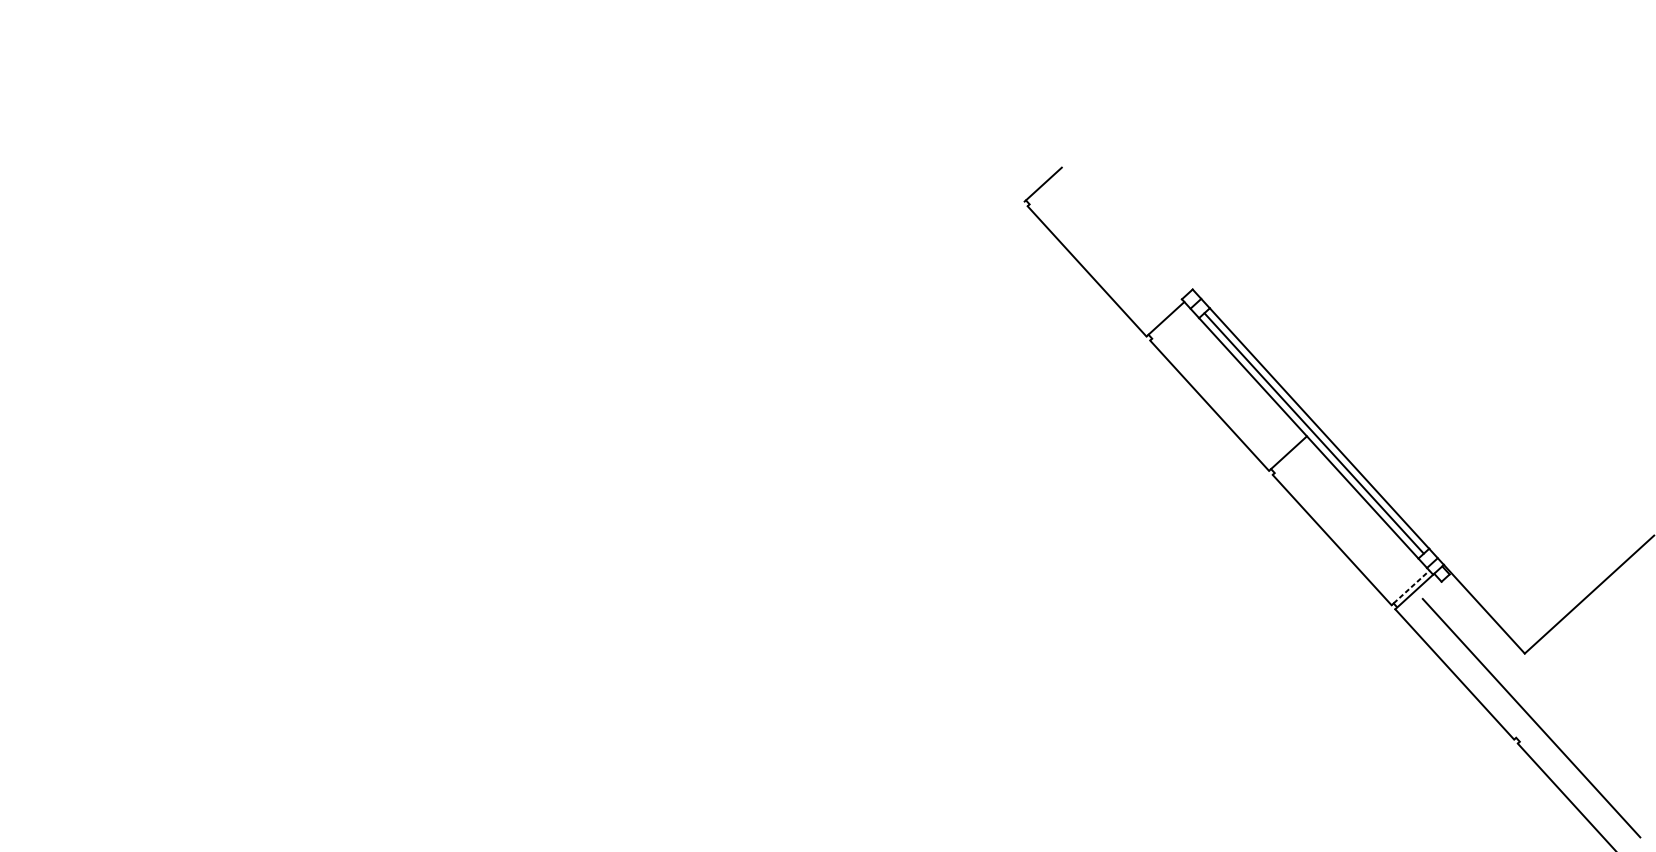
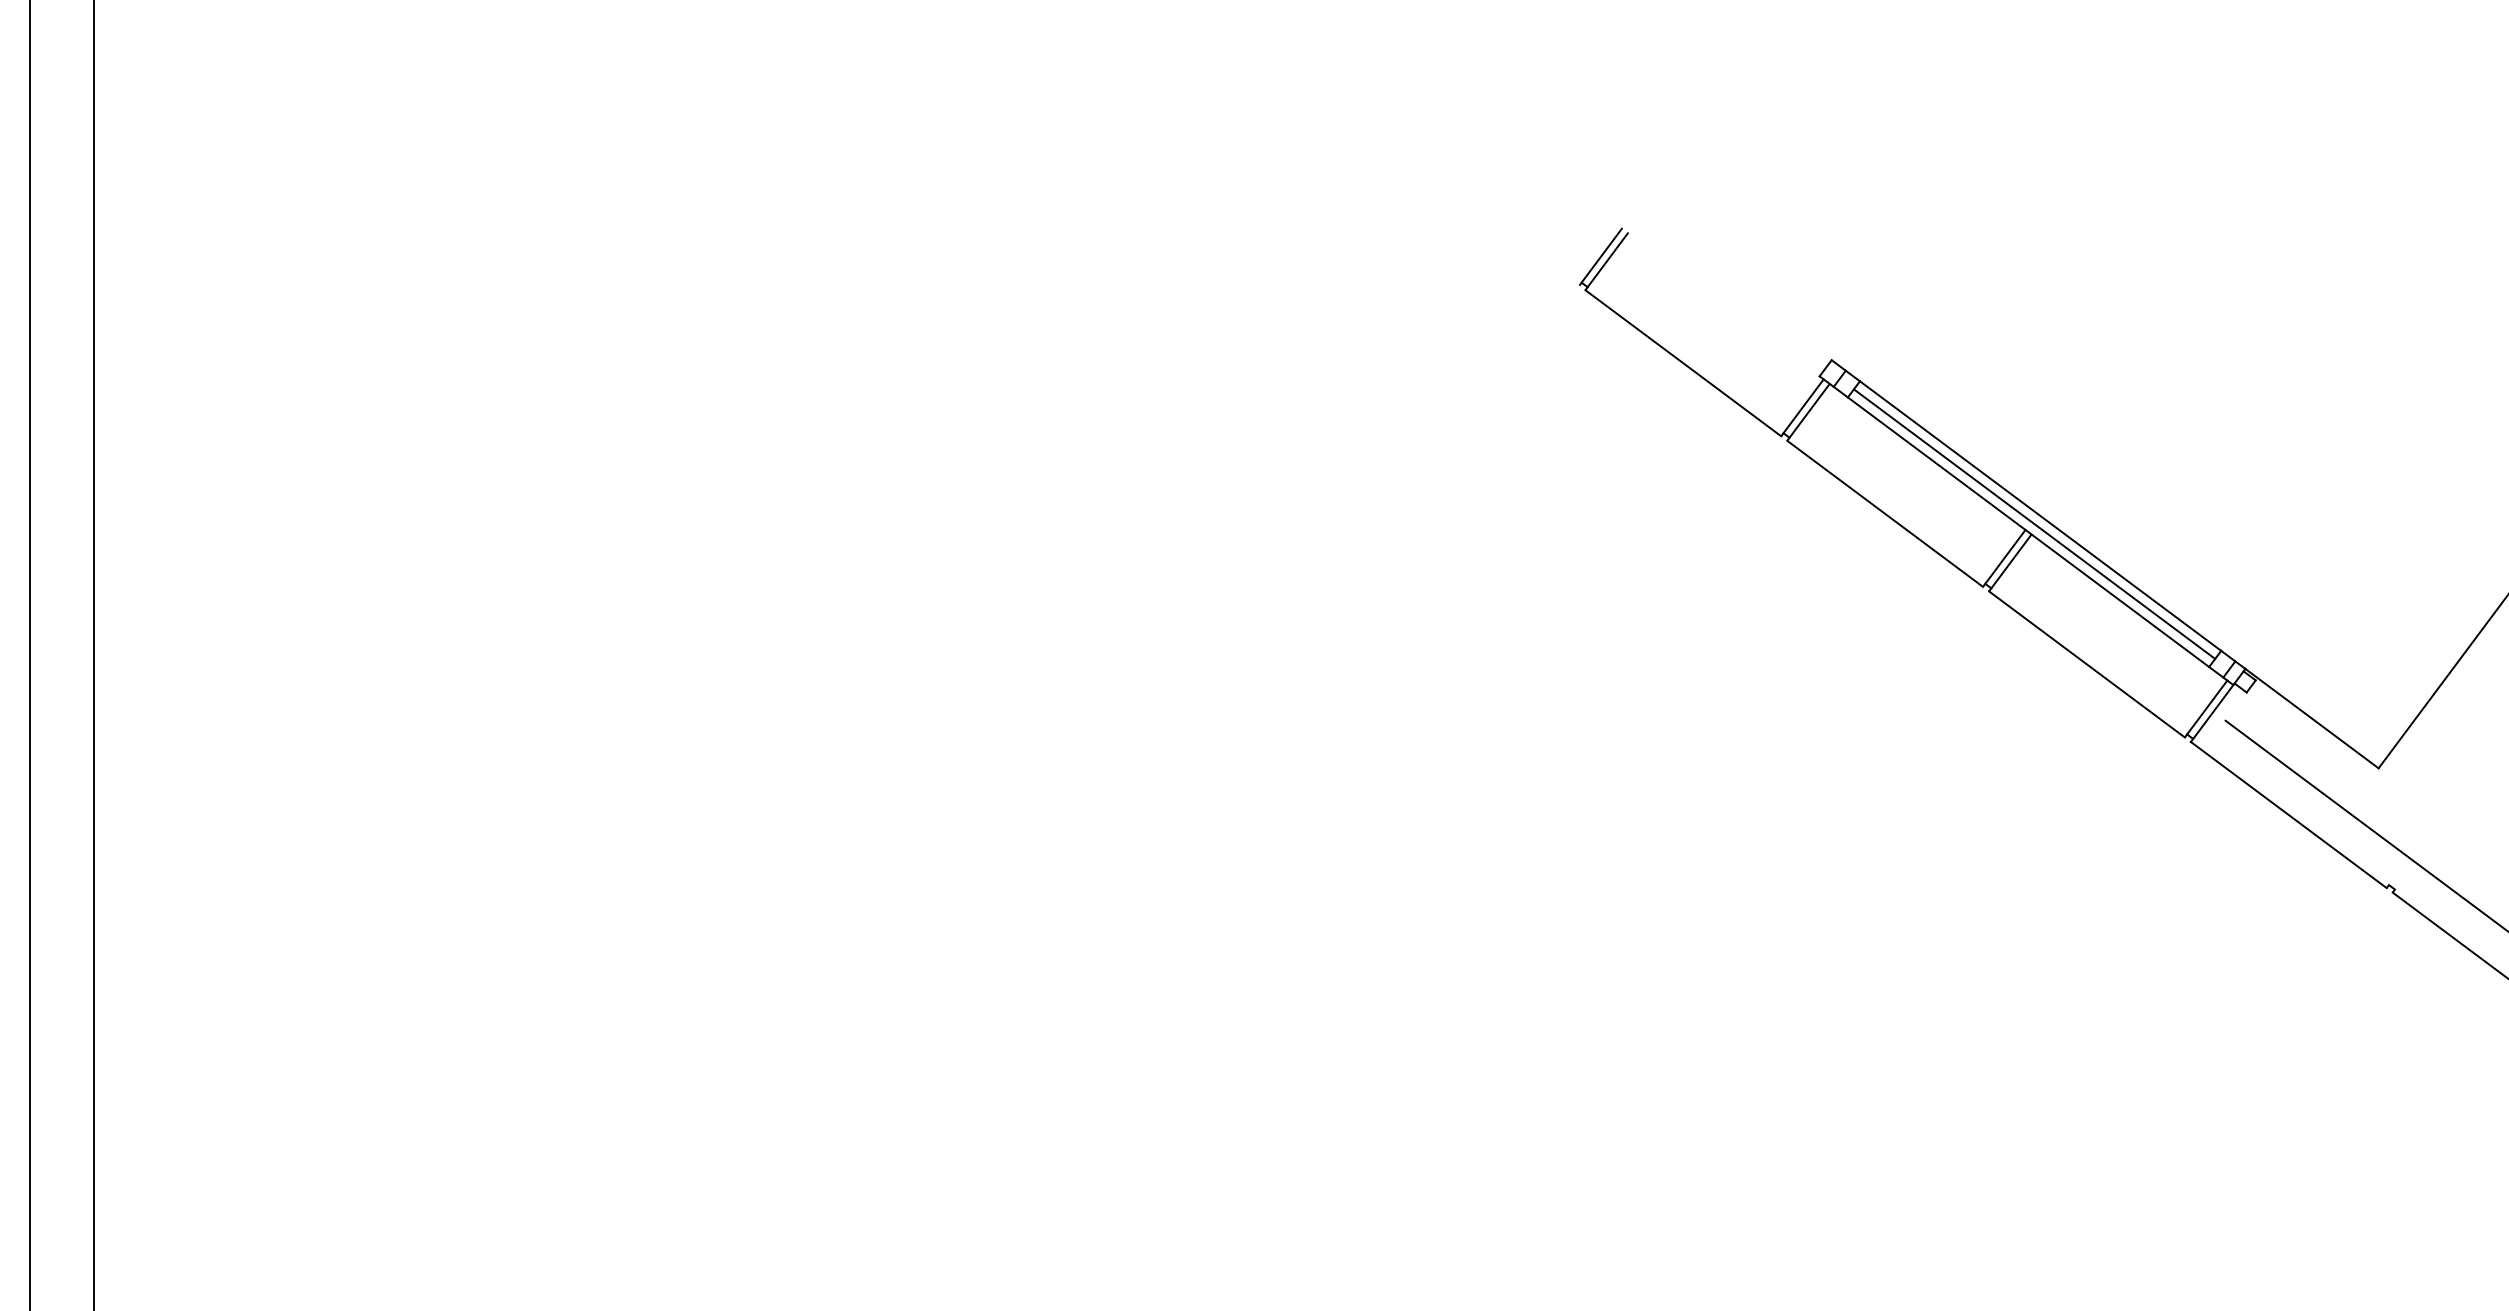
line: (1047, 188) -> (1607, 260), added
line: (1170, 322) -> (1809, 410), added
line: (1292, 456) -> (2011, 561), added
line: (1411, 587) -> (2207, 707), dashed -> solid

